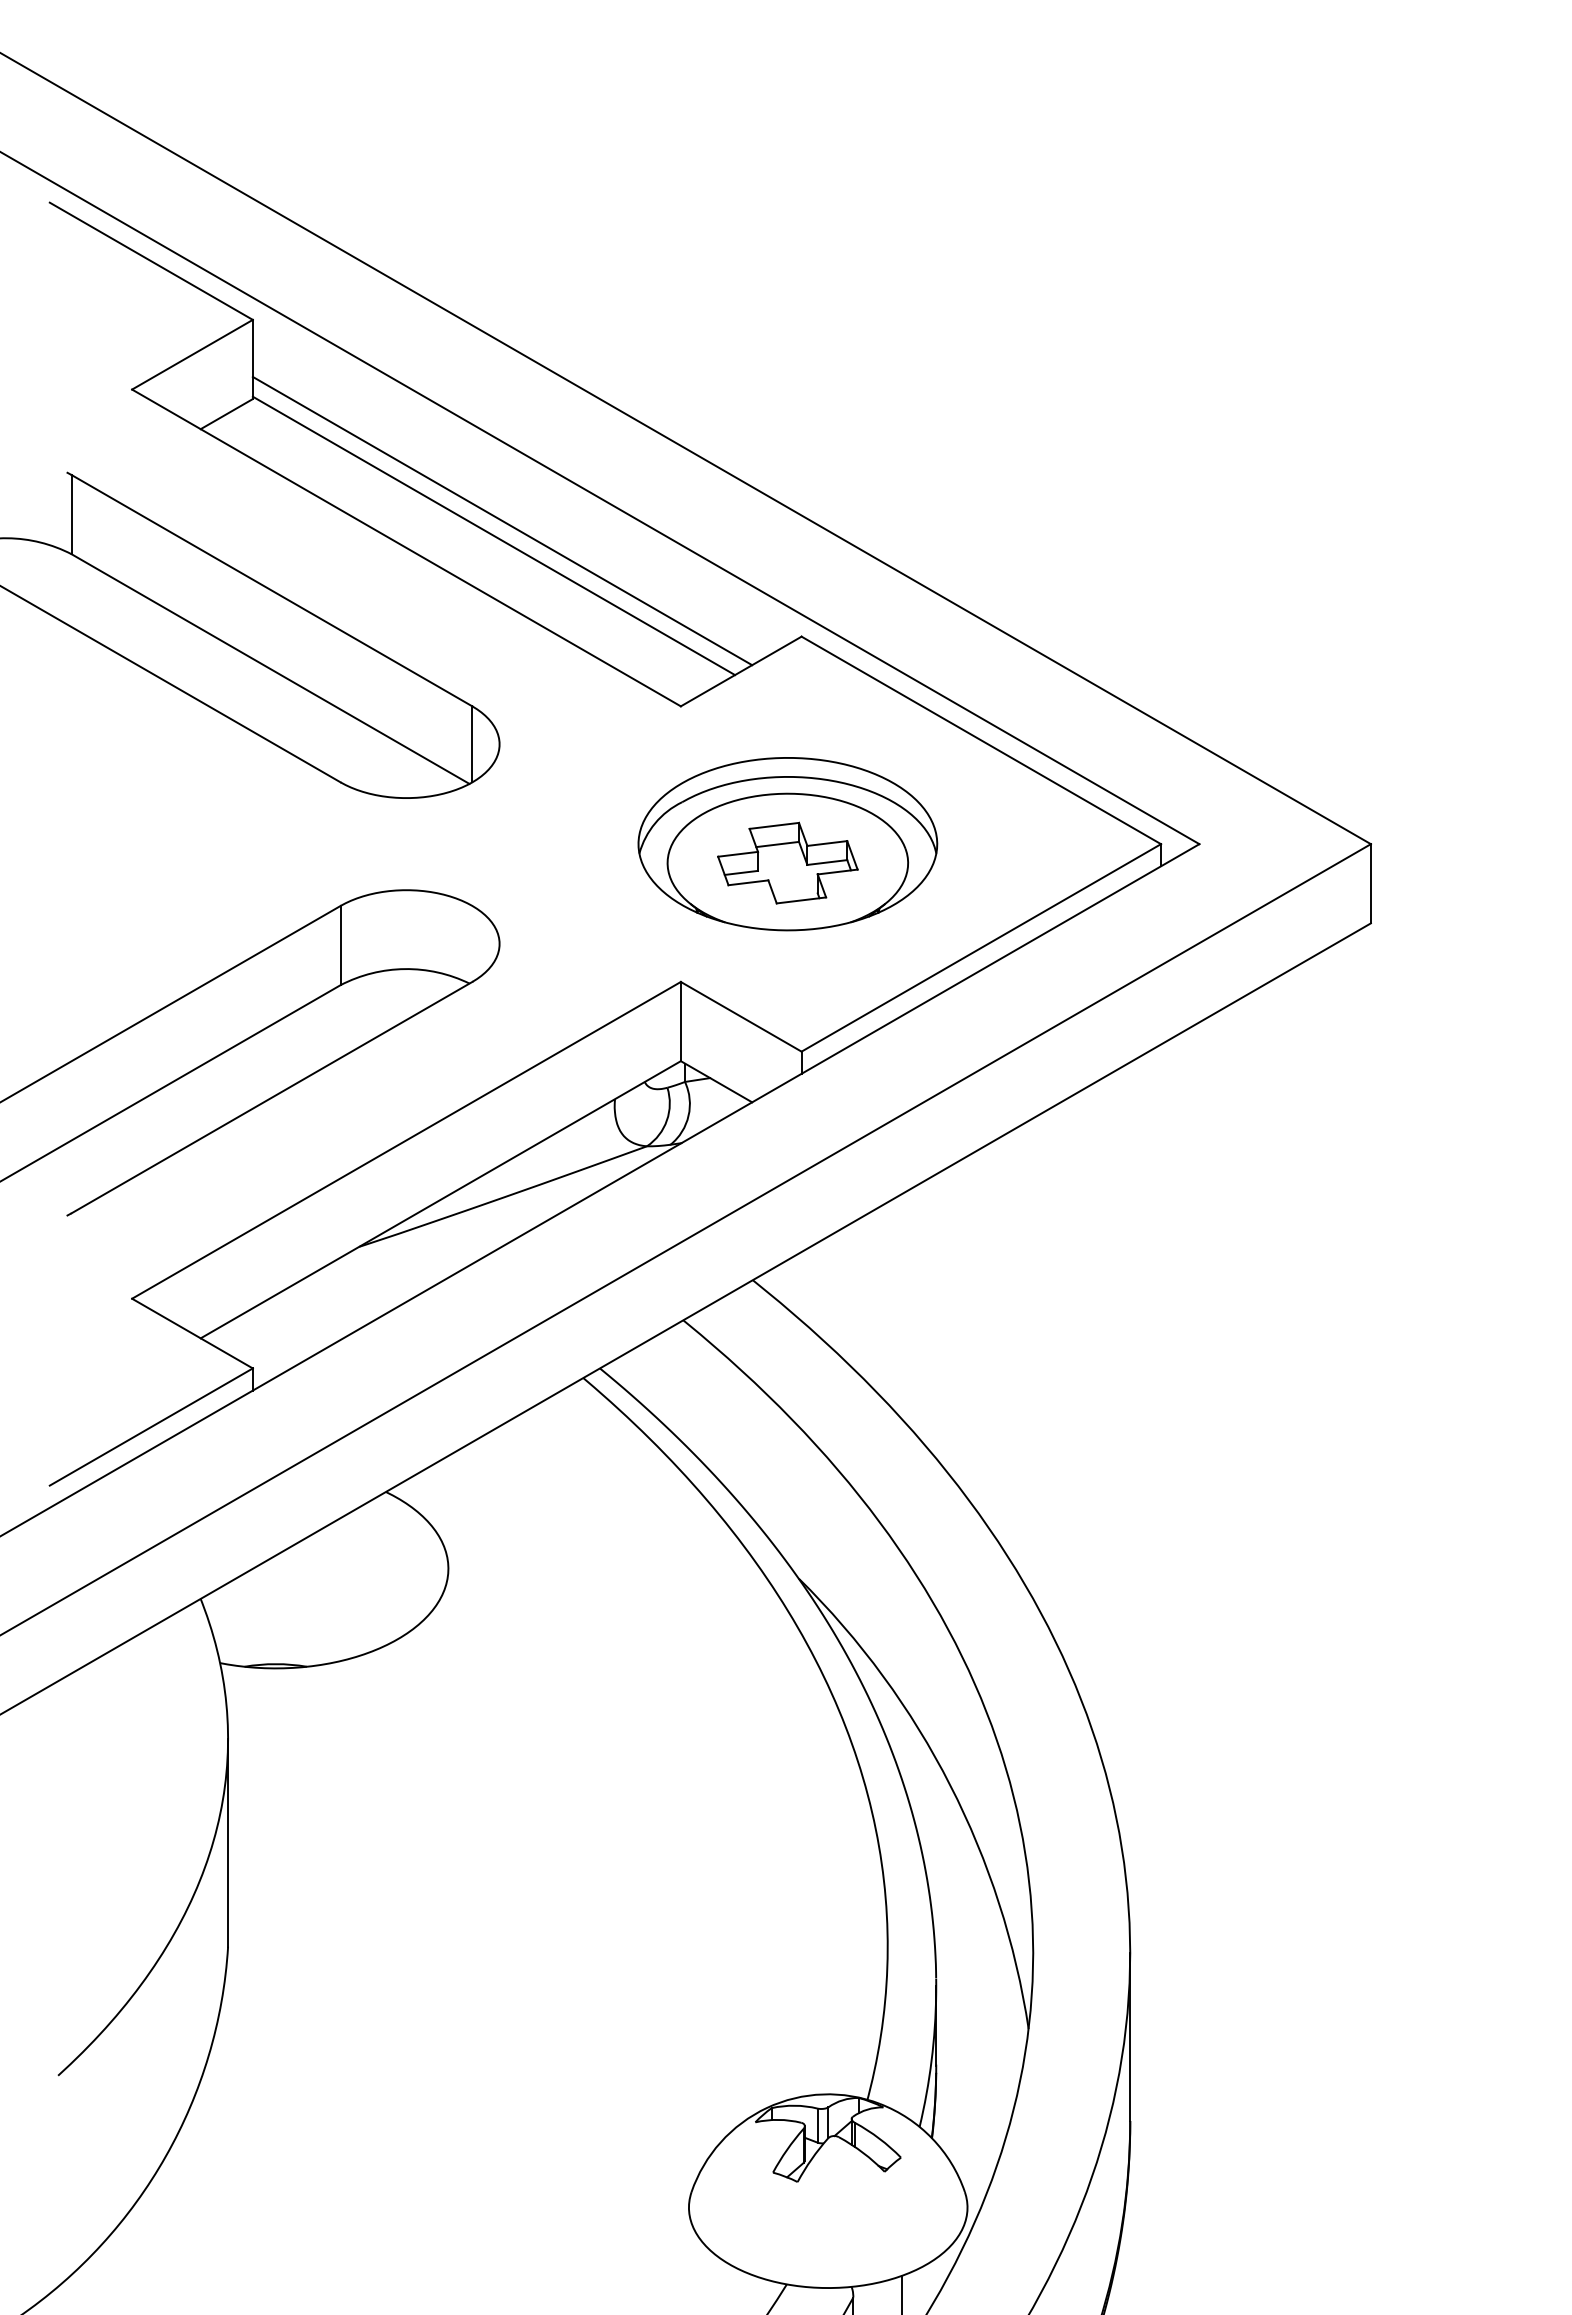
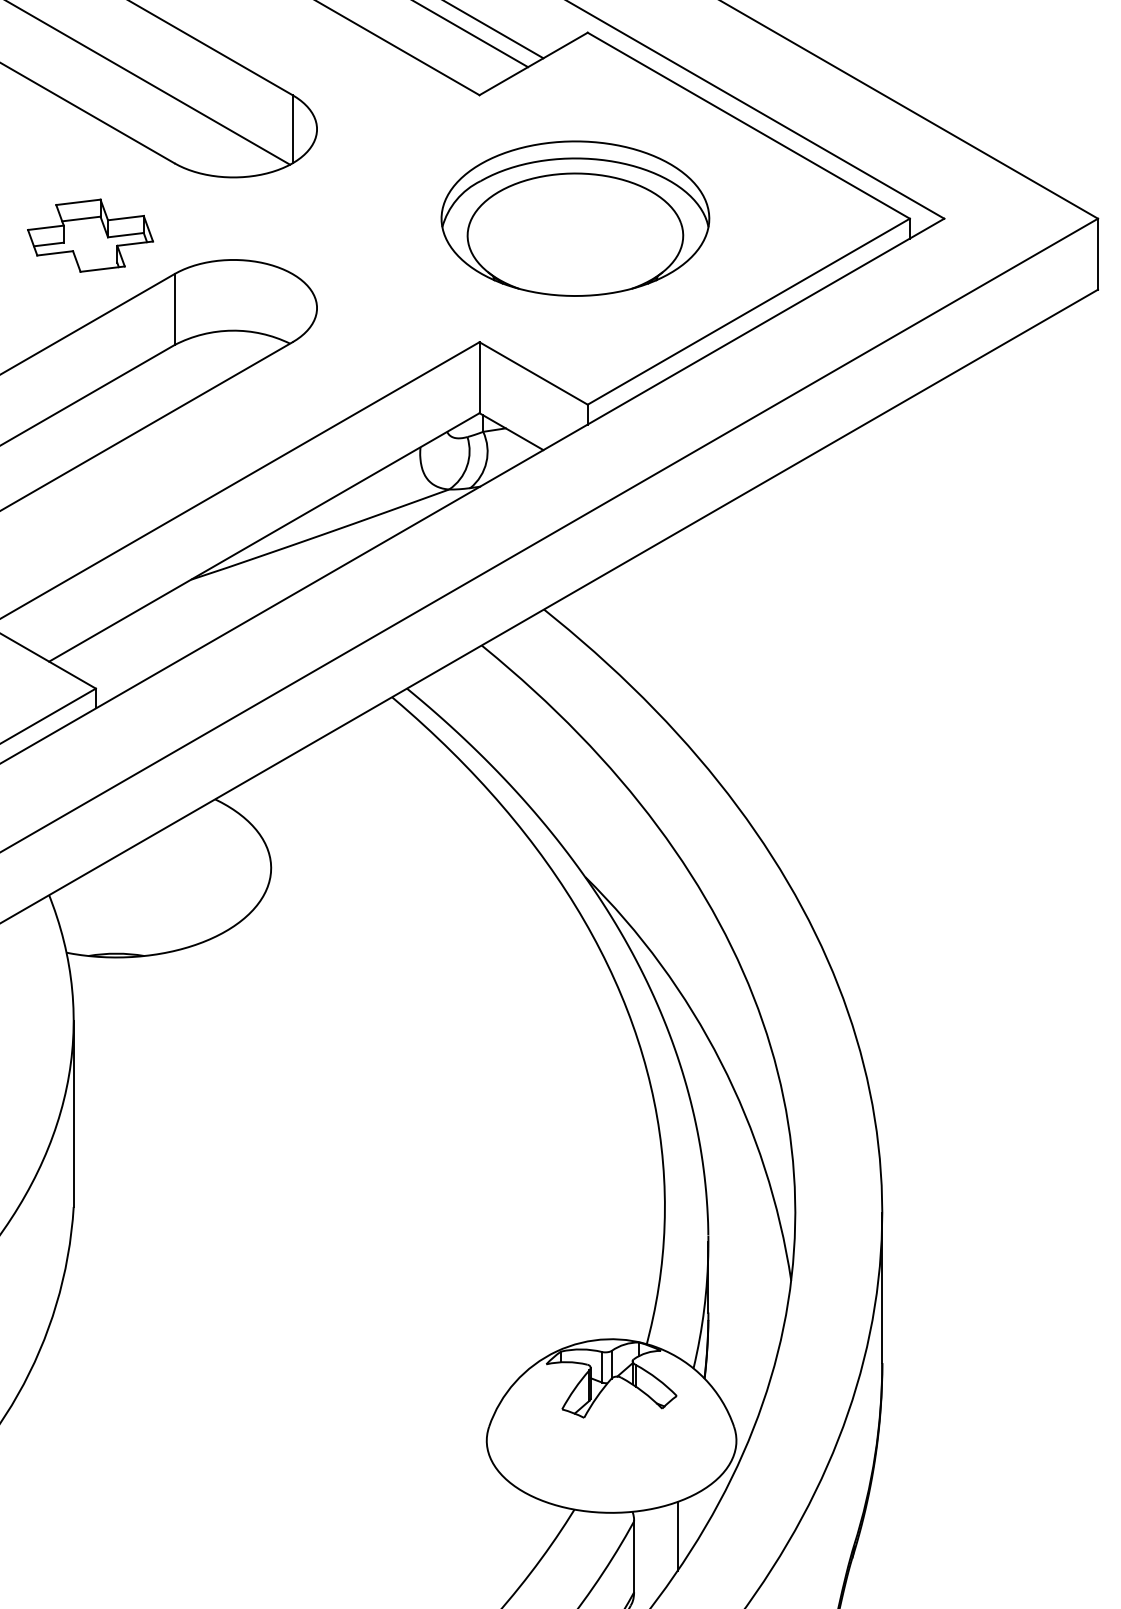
part: (787, 862) -> (90, 235), moved

